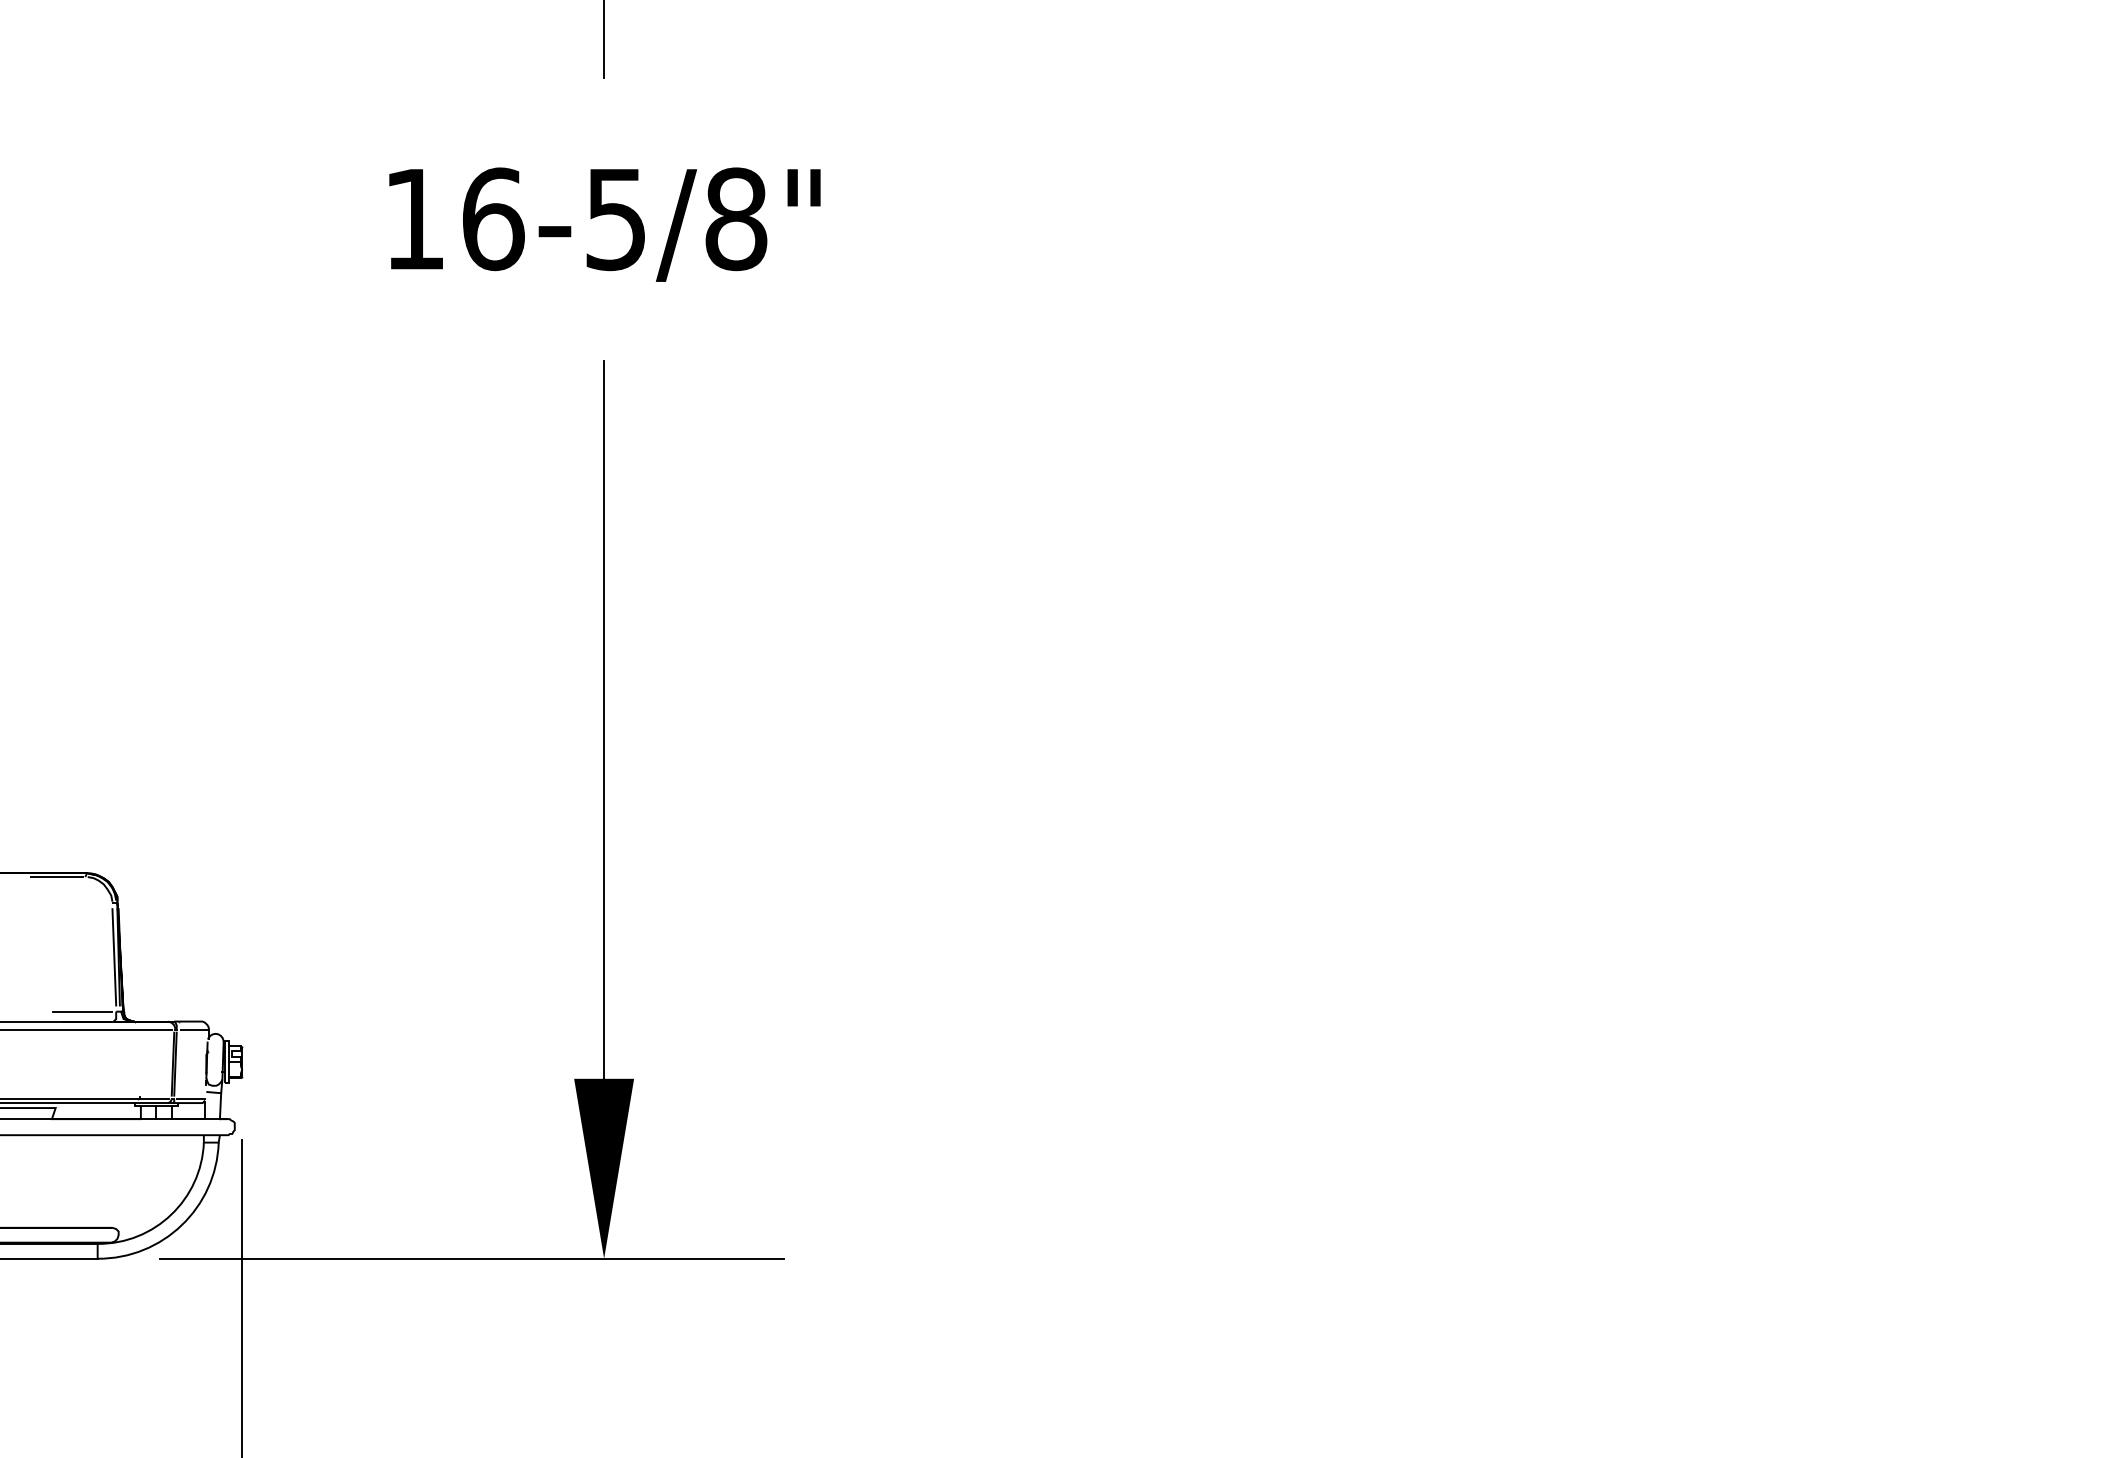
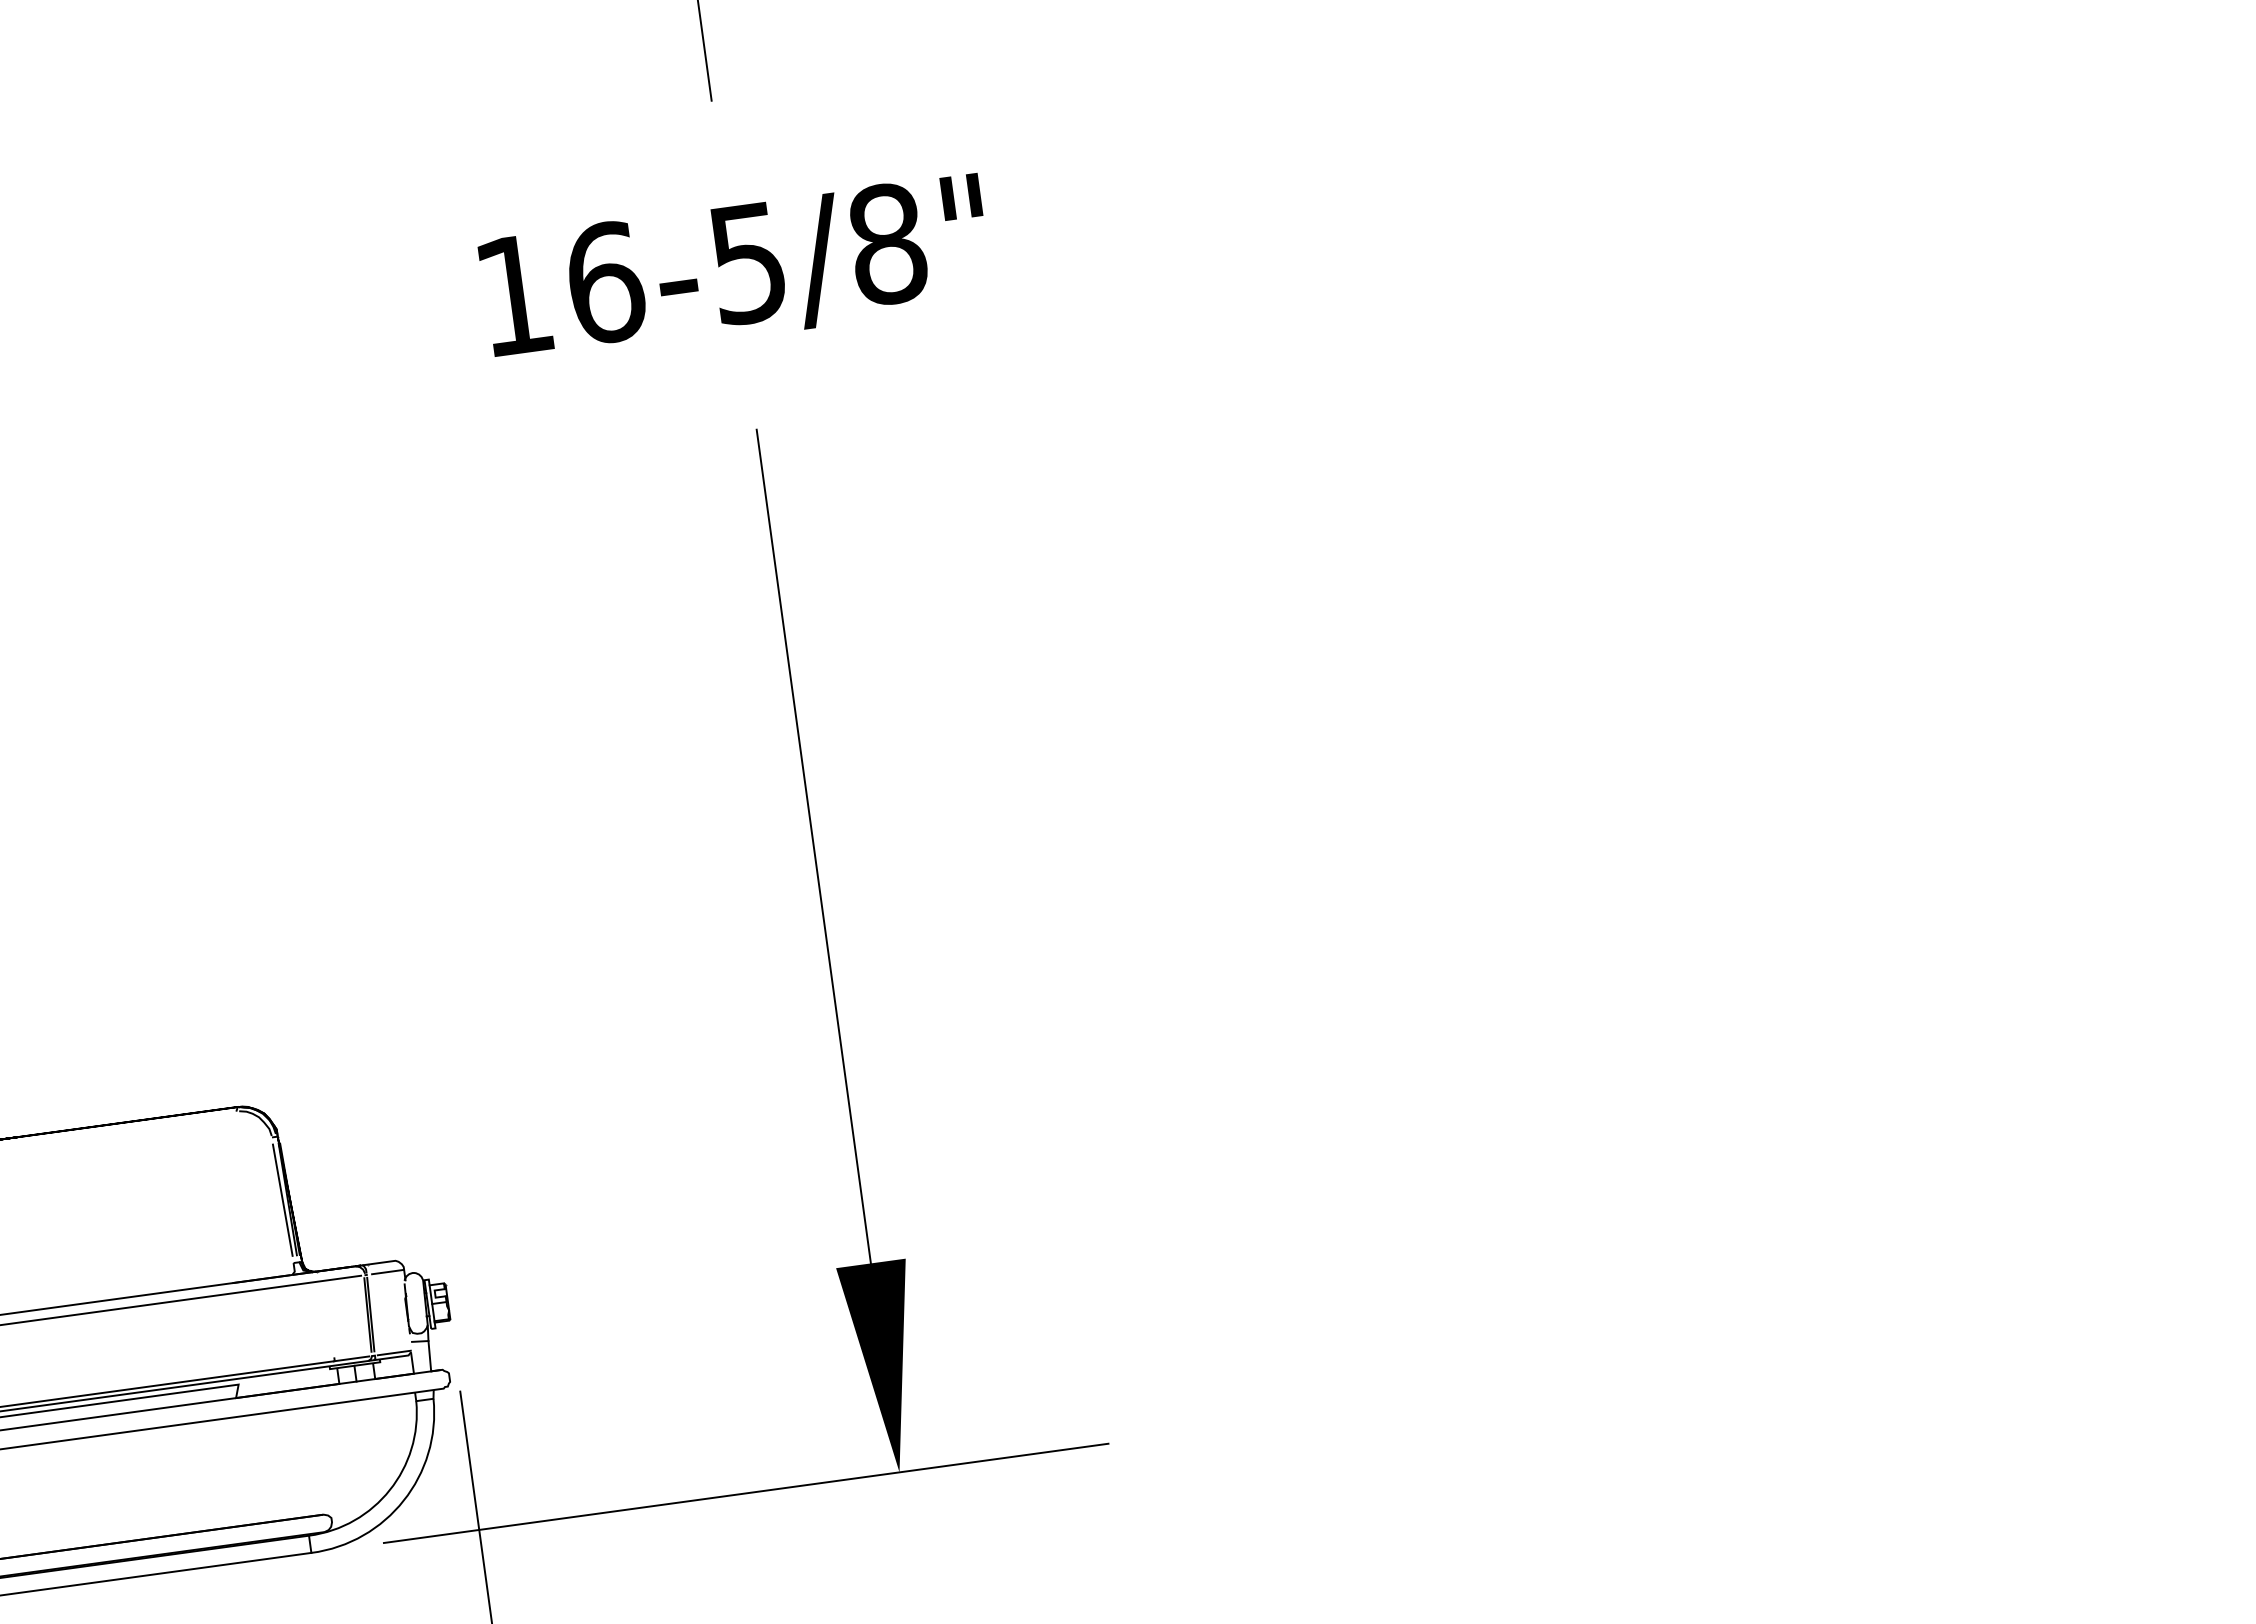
line: (56, 877) -> (202, 1116), removed
line: (82, 1011) -> (254, 1268), removed

